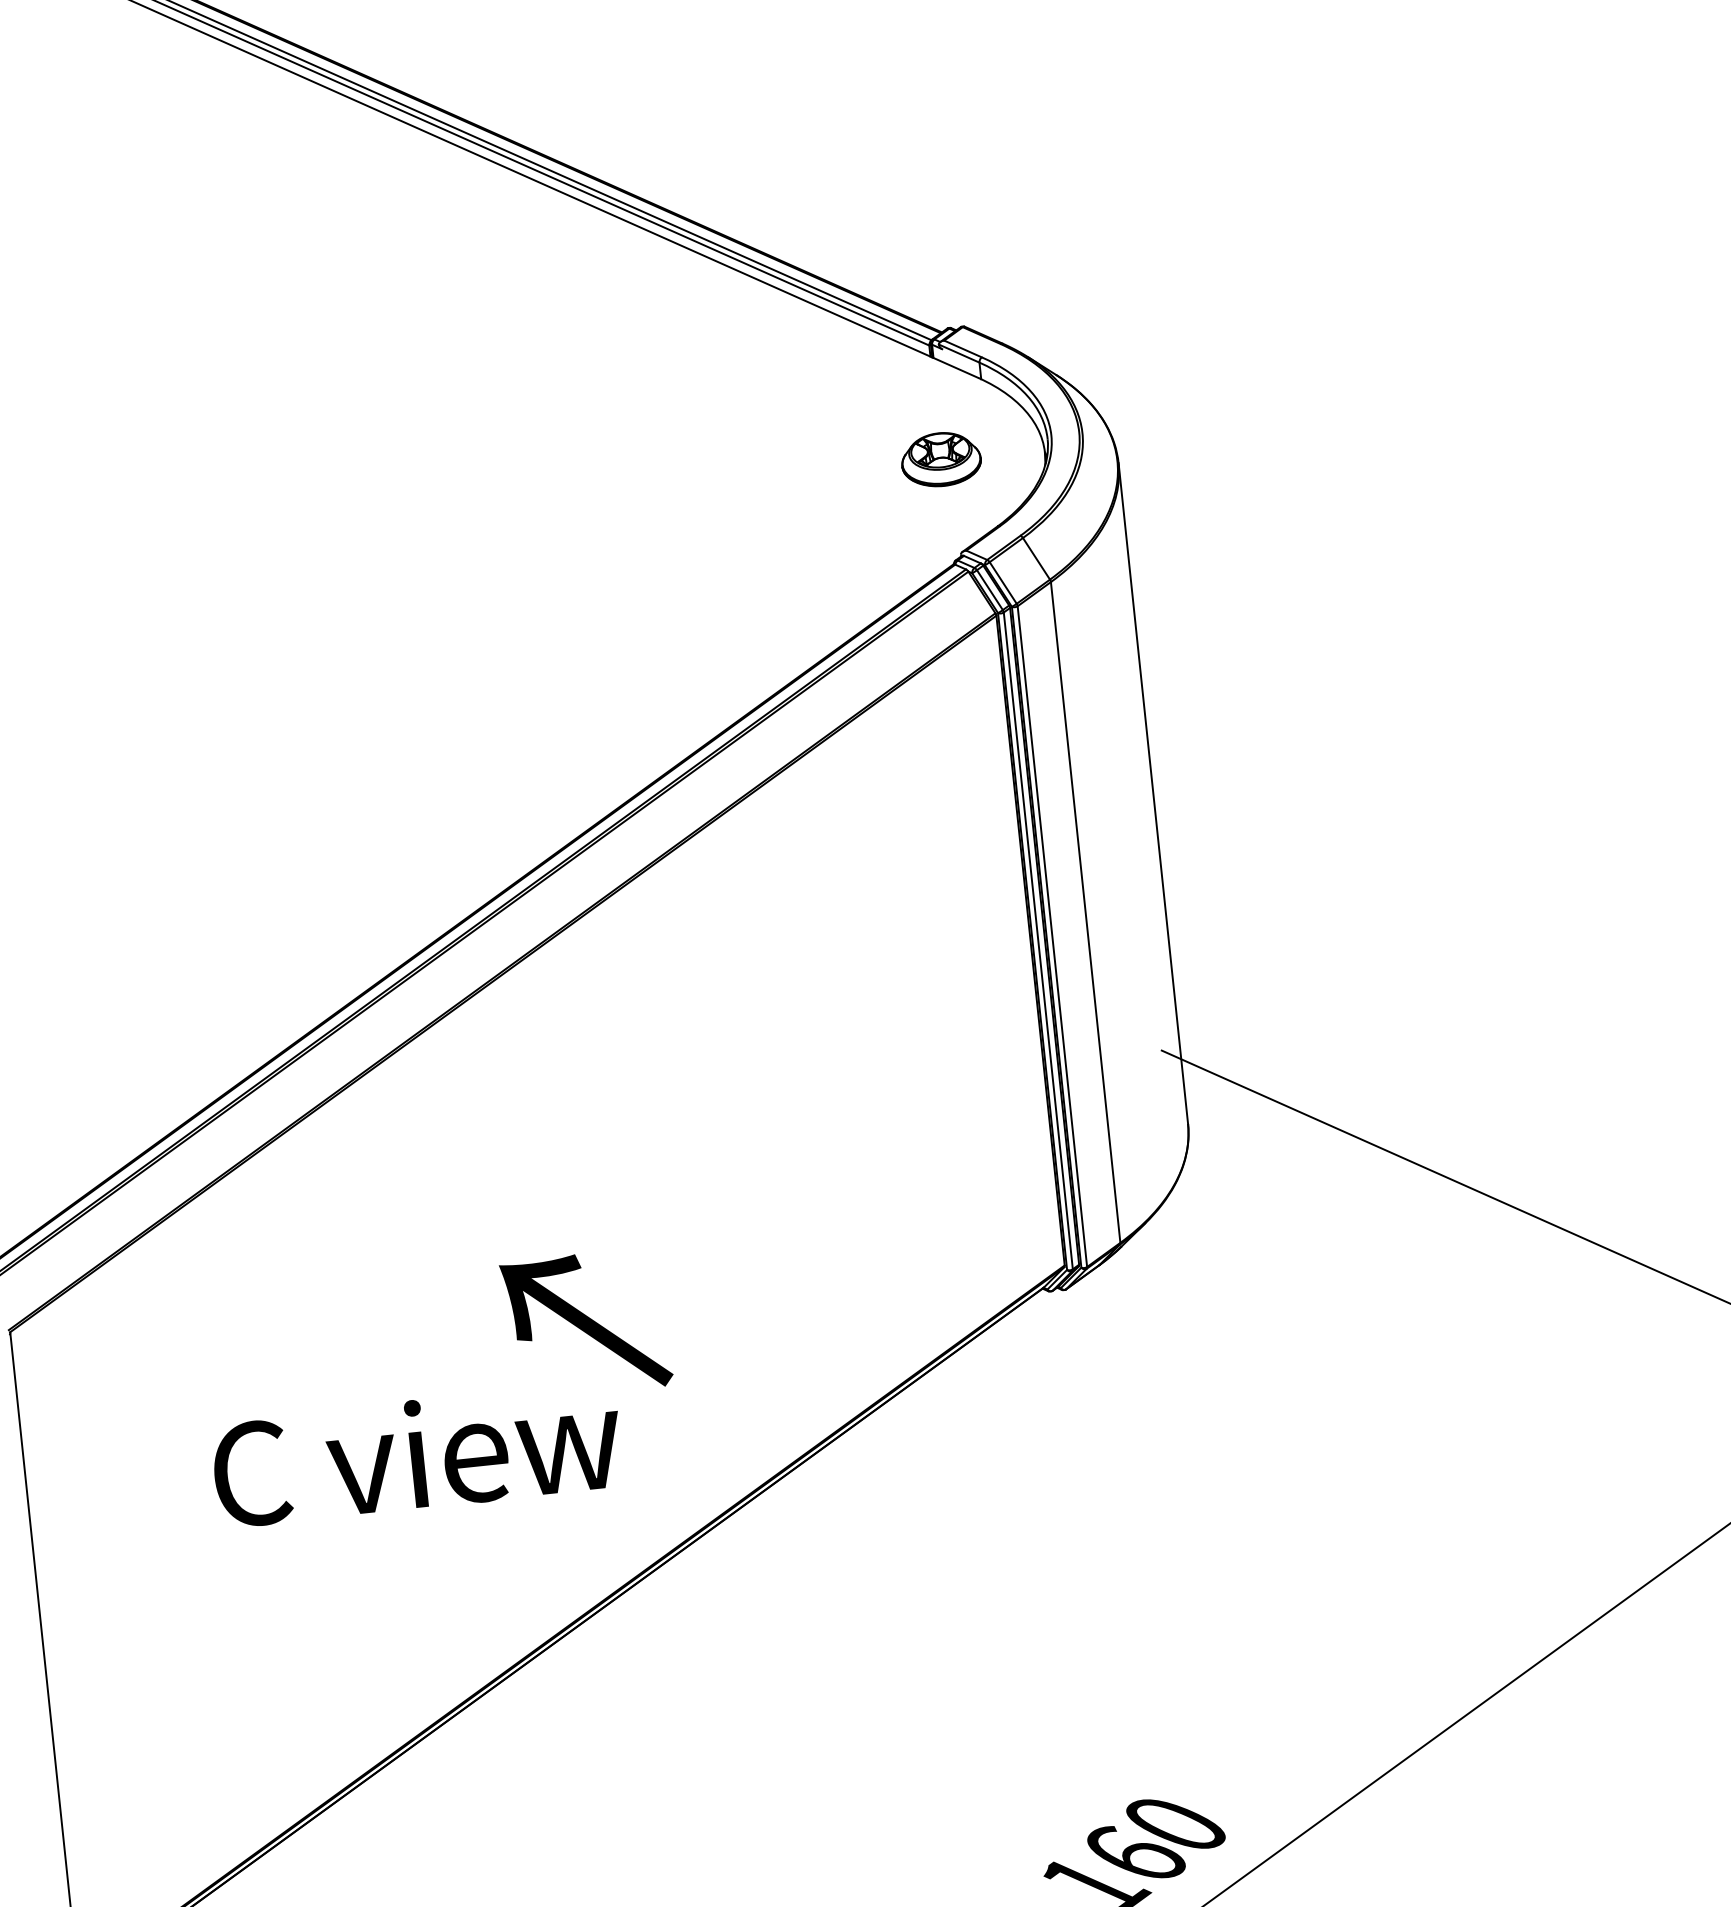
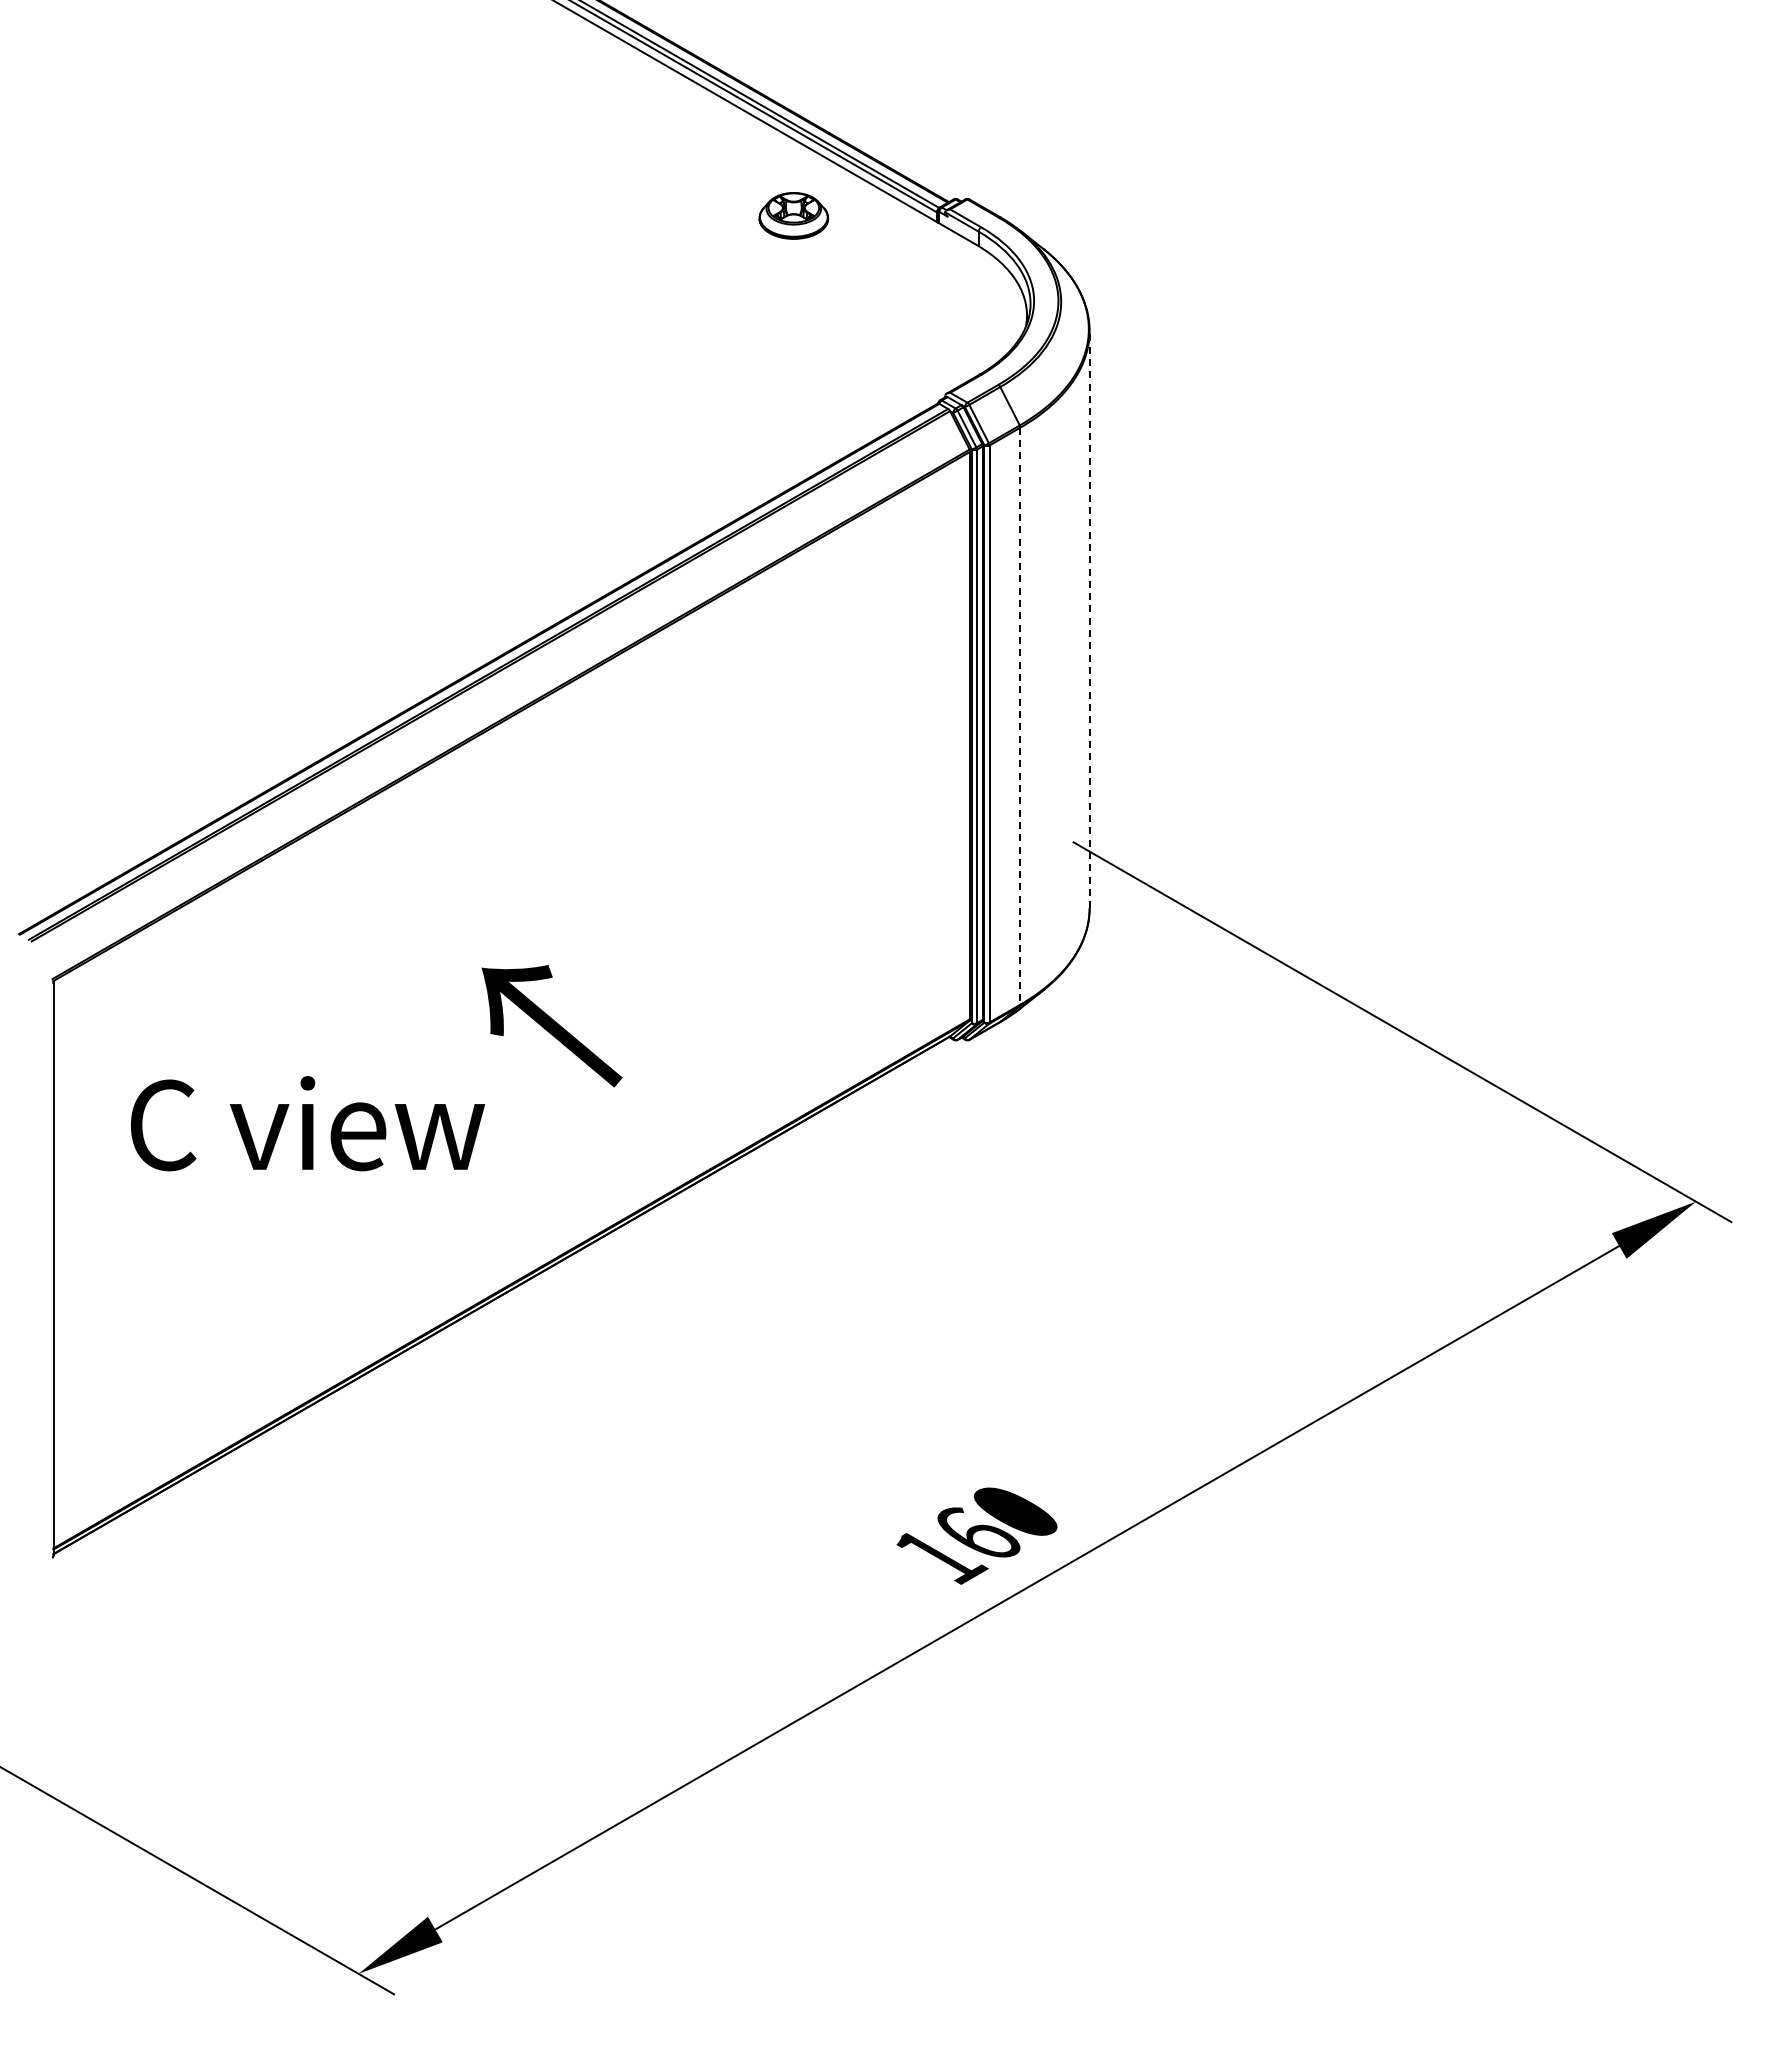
part: (940, 459) -> (793, 215), moved
line: (1153, 793) -> (1089, 619), solid -> dashed
line: (1085, 912) -> (1020, 716), solid -> dashed
text: (417, 1454) -> (308, 1123), moved

